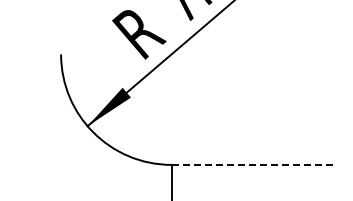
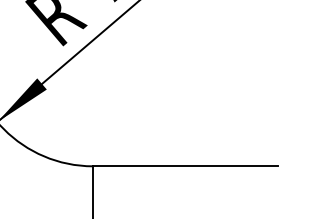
line: (253, 164) -> (186, 165), dashed -> solid

